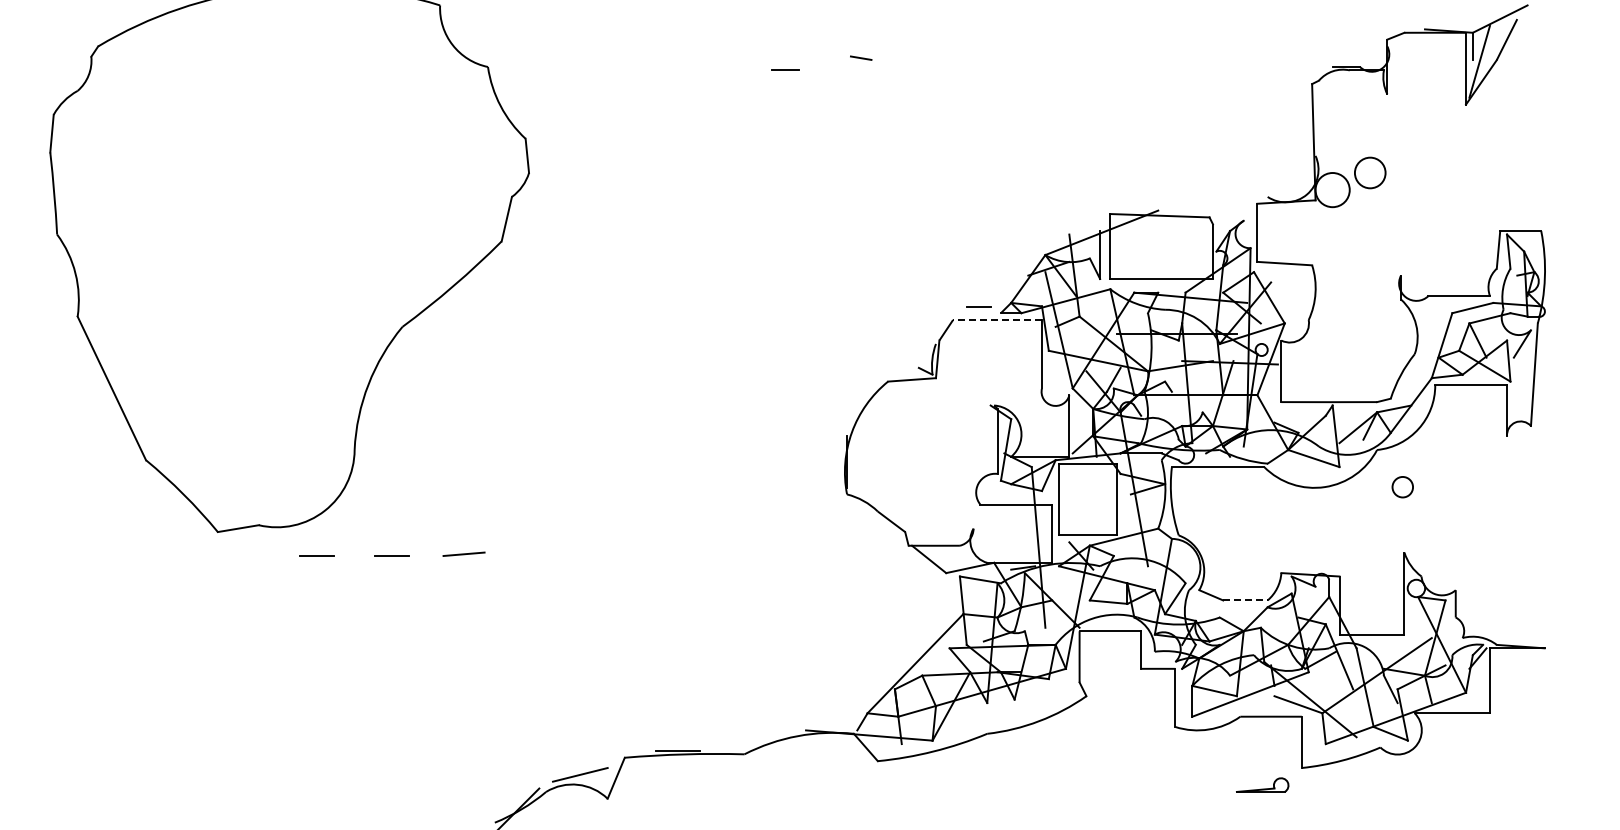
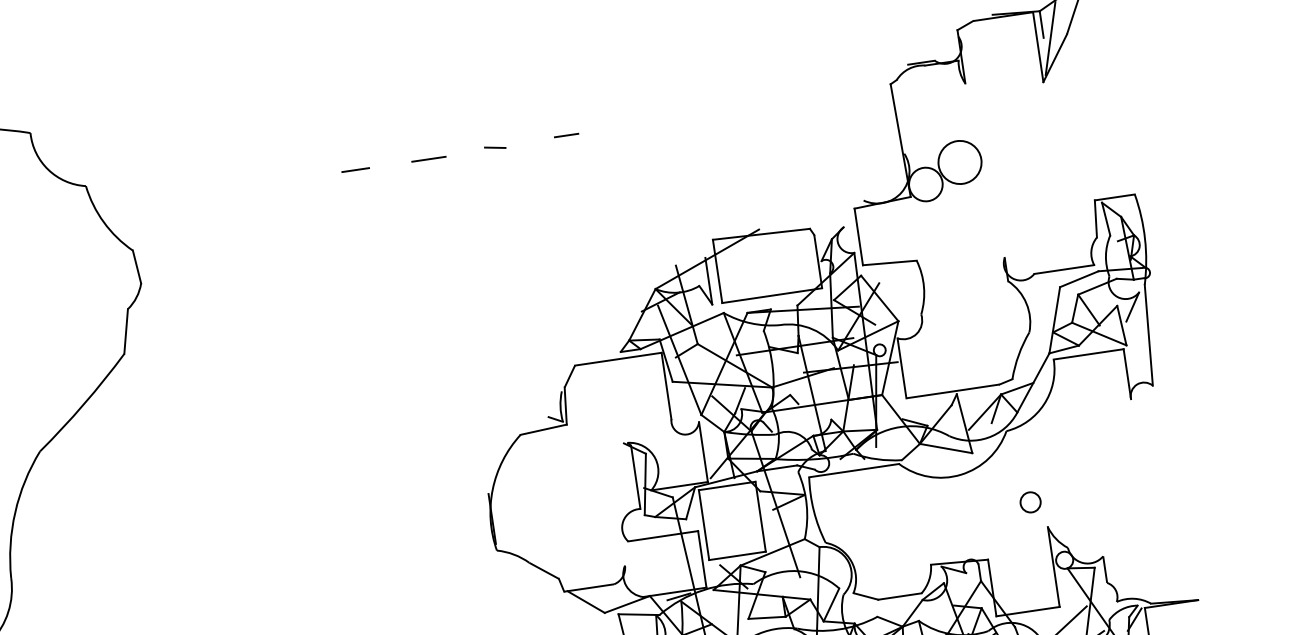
line: (861, 57) -> (495, 147), moved
line: (785, 69) -> (355, 169), moved
line: (836, 90) -> (428, 158), added
circle: (1370, 172) -> (960, 161), size x1.43
line: (978, 306) -> (566, 135), moved
line: (997, 320) -> (618, 359), dashed -> solid
circle: (1402, 487) -> (1030, 502), moved
line: (1245, 600) -> (900, 596), dashed -> solid

